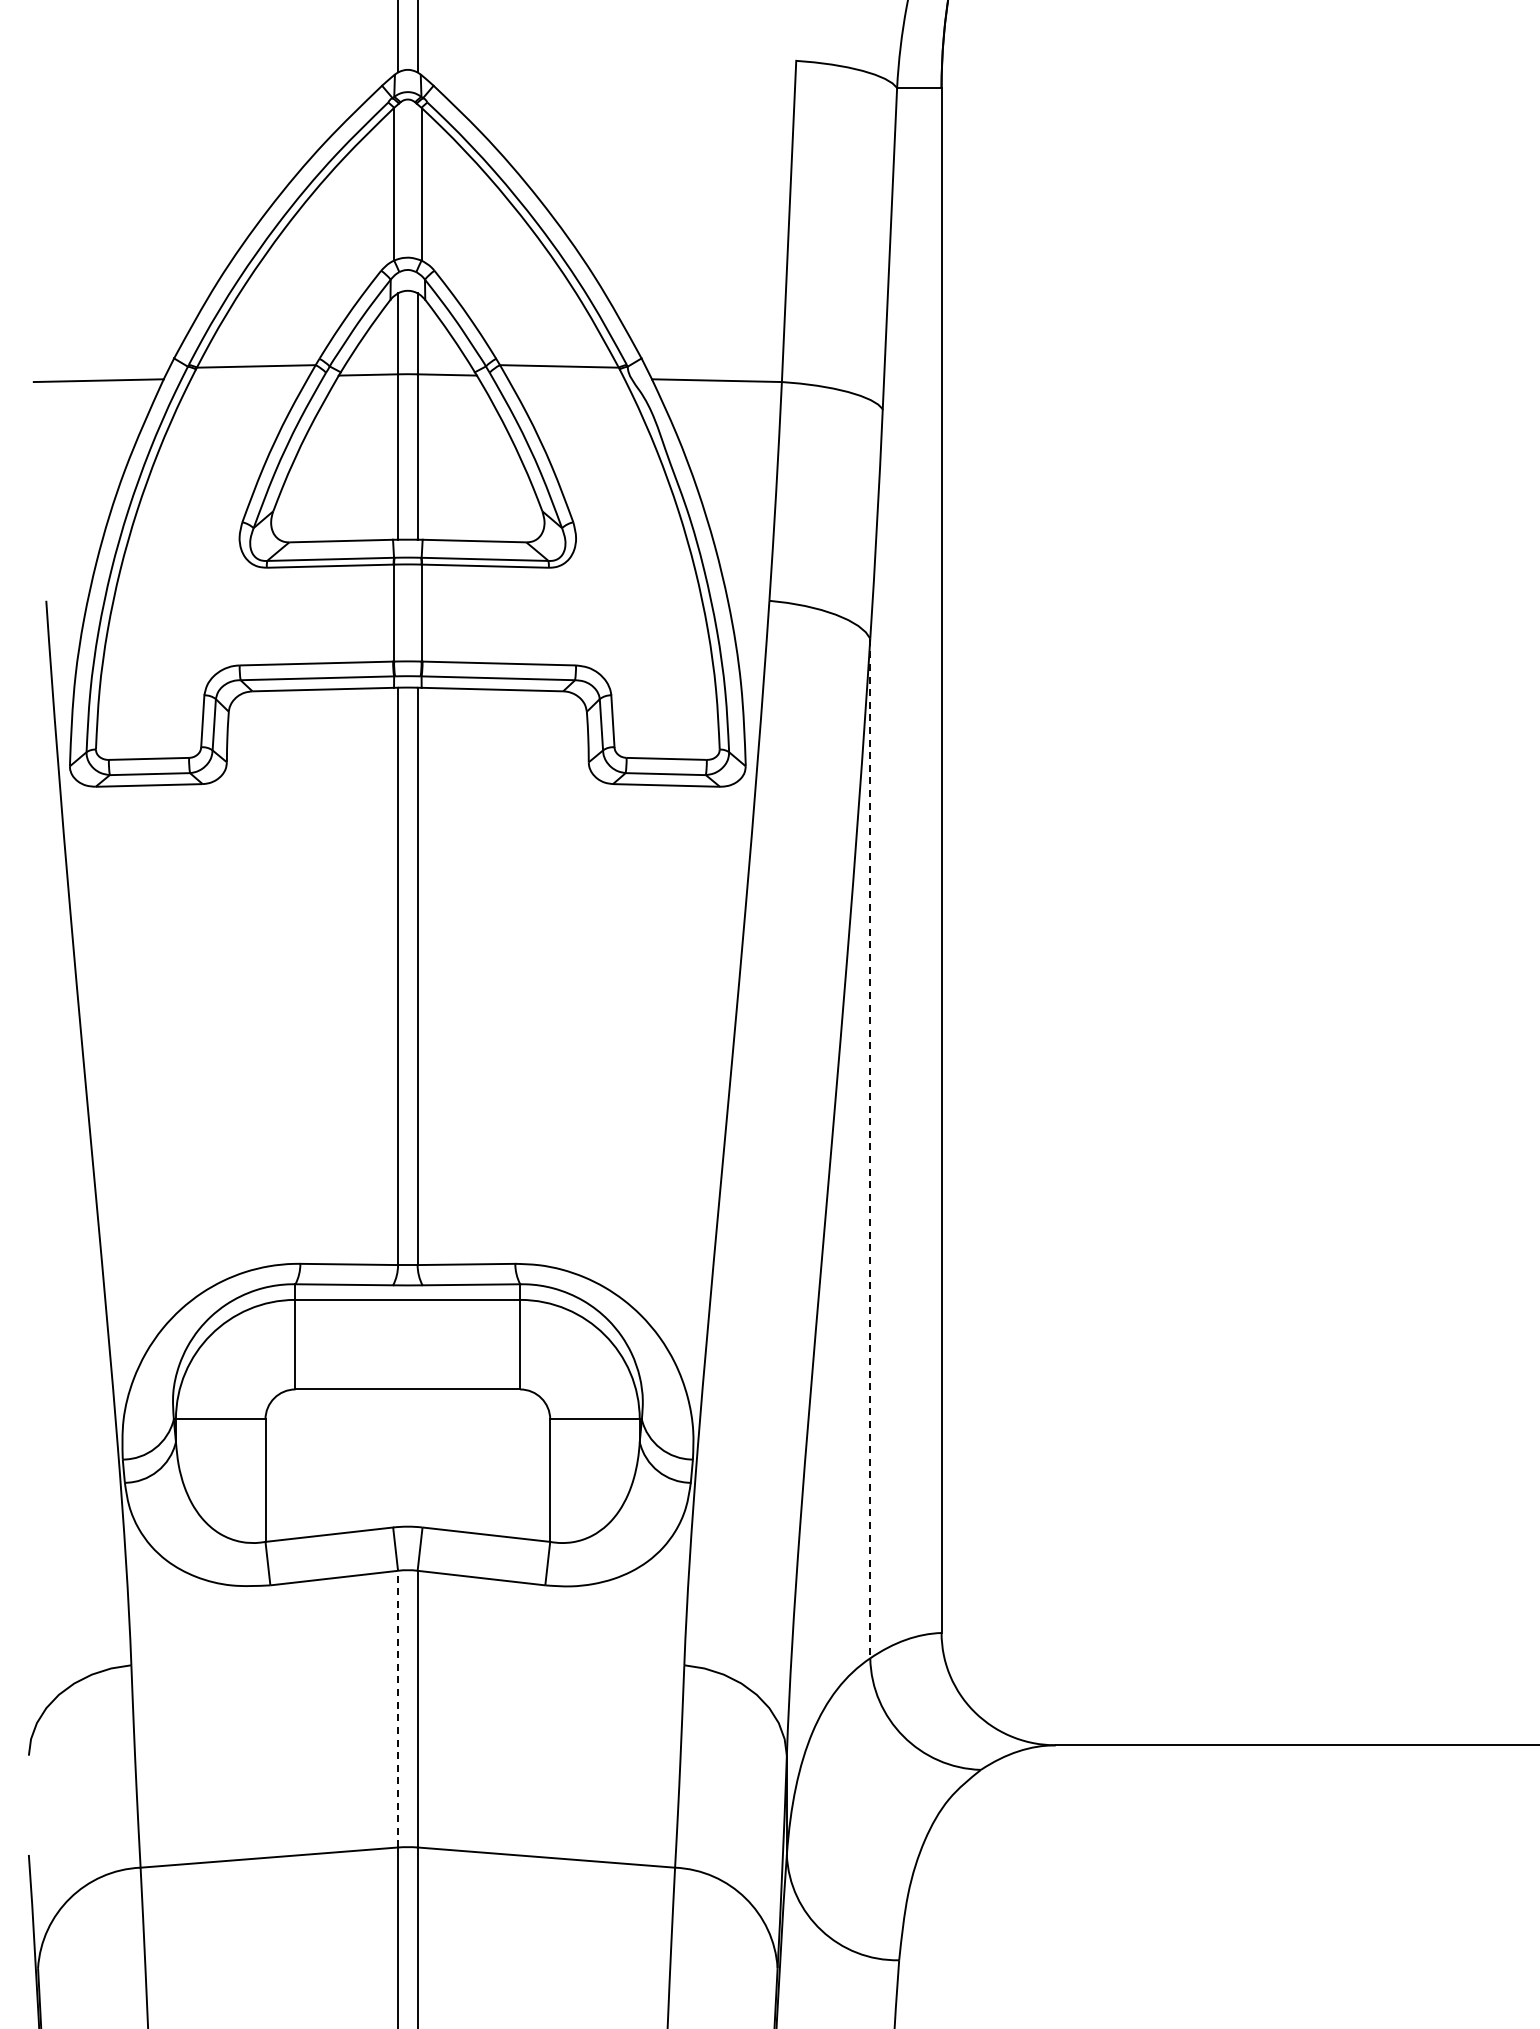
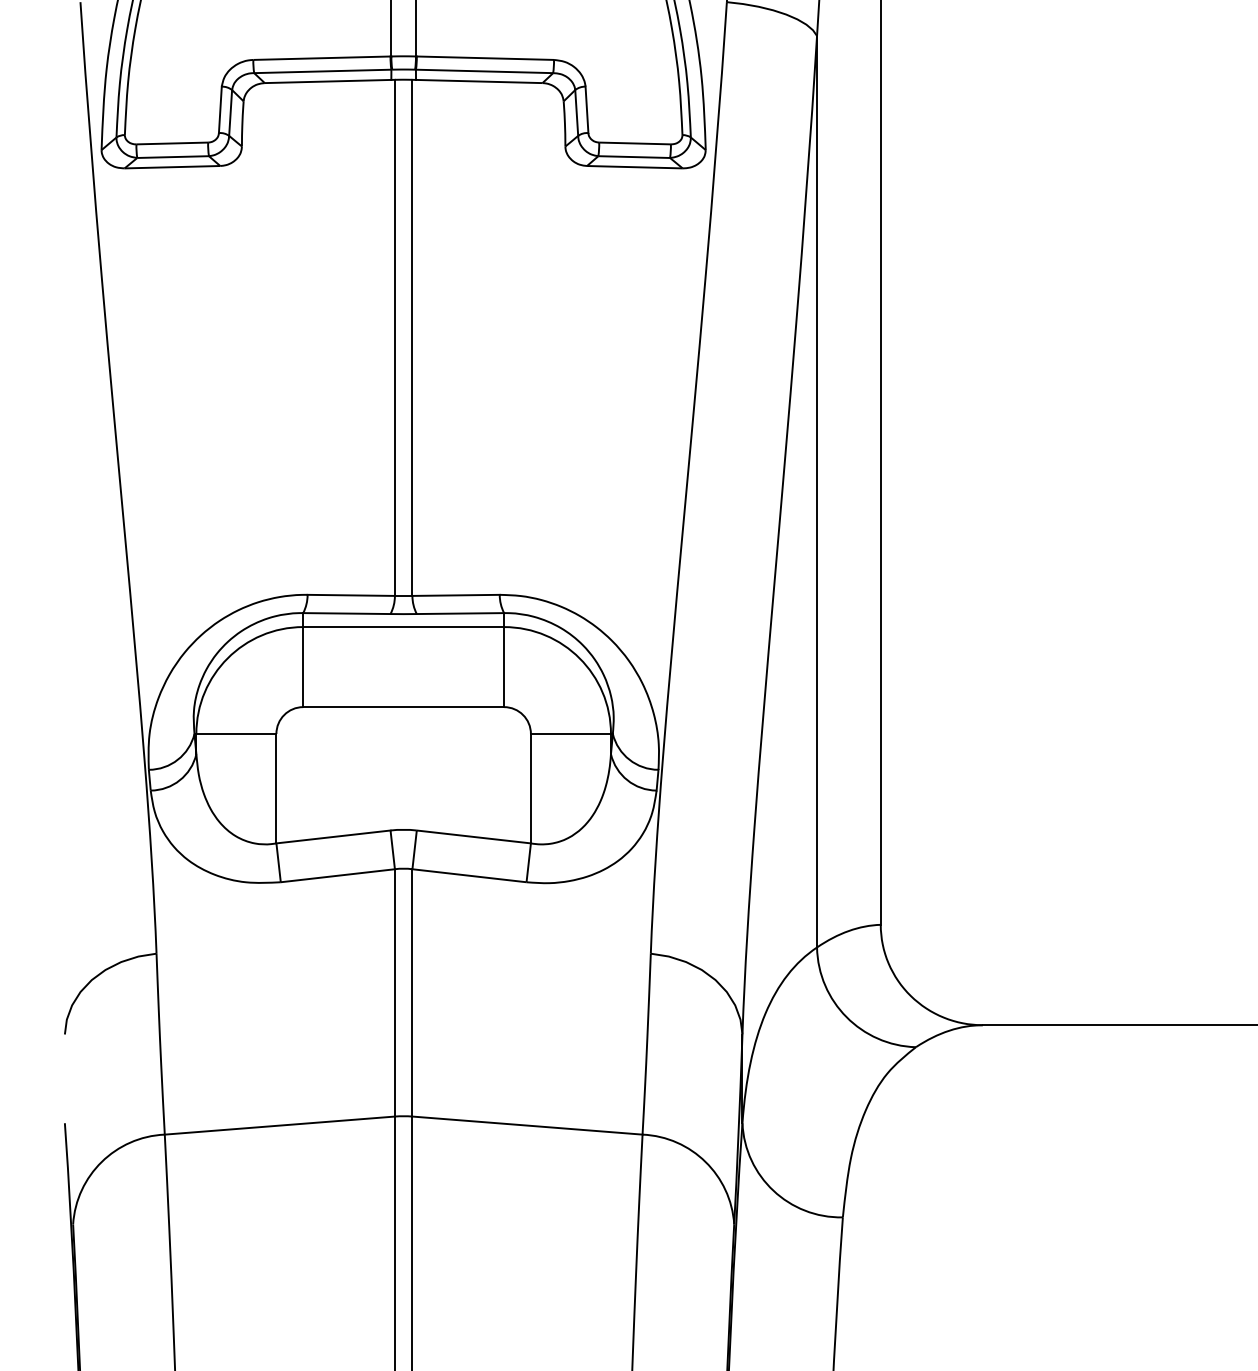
line: (870, 1148) -> (817, 491), dashed -> solid
line: (398, 1708) -> (395, 992), dashed -> solid

